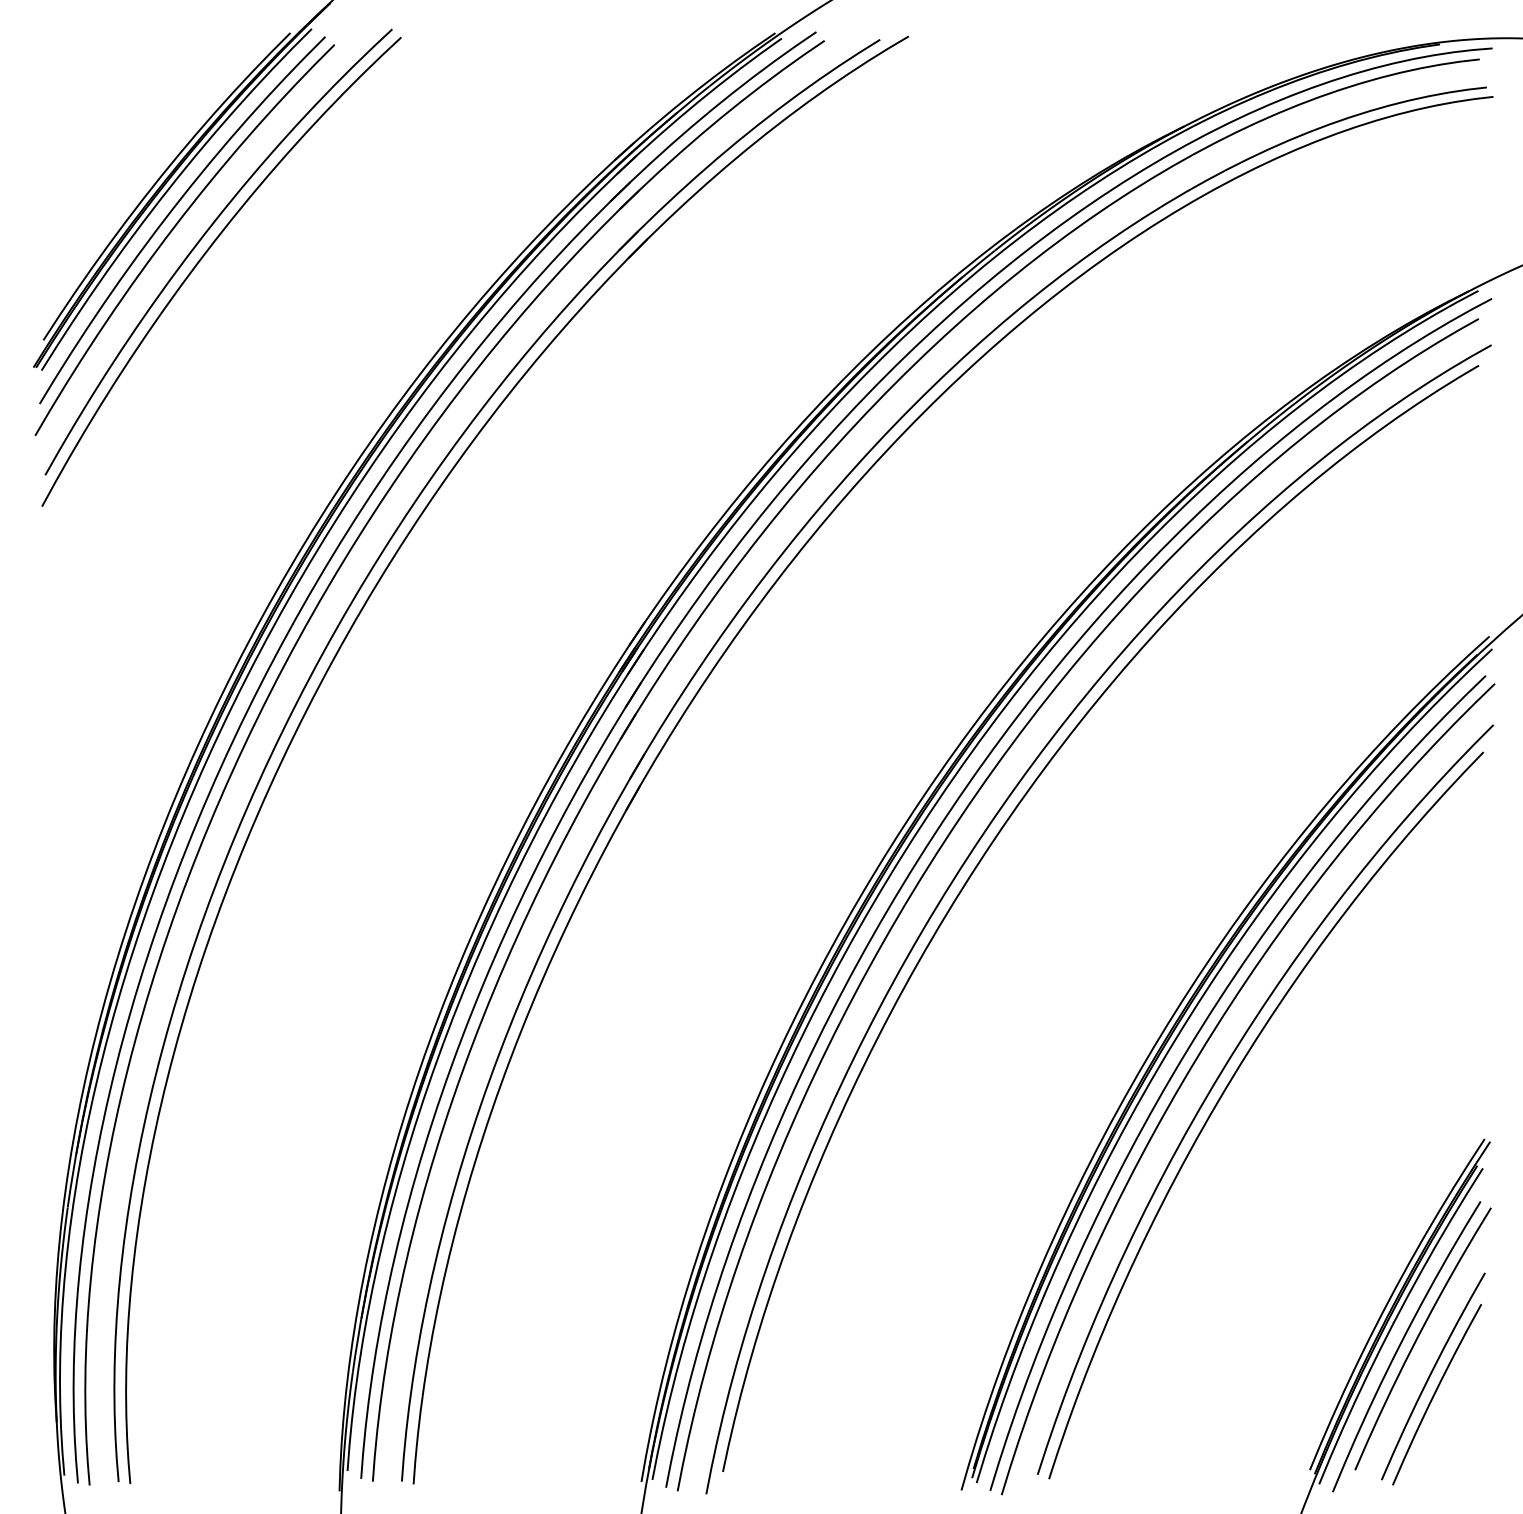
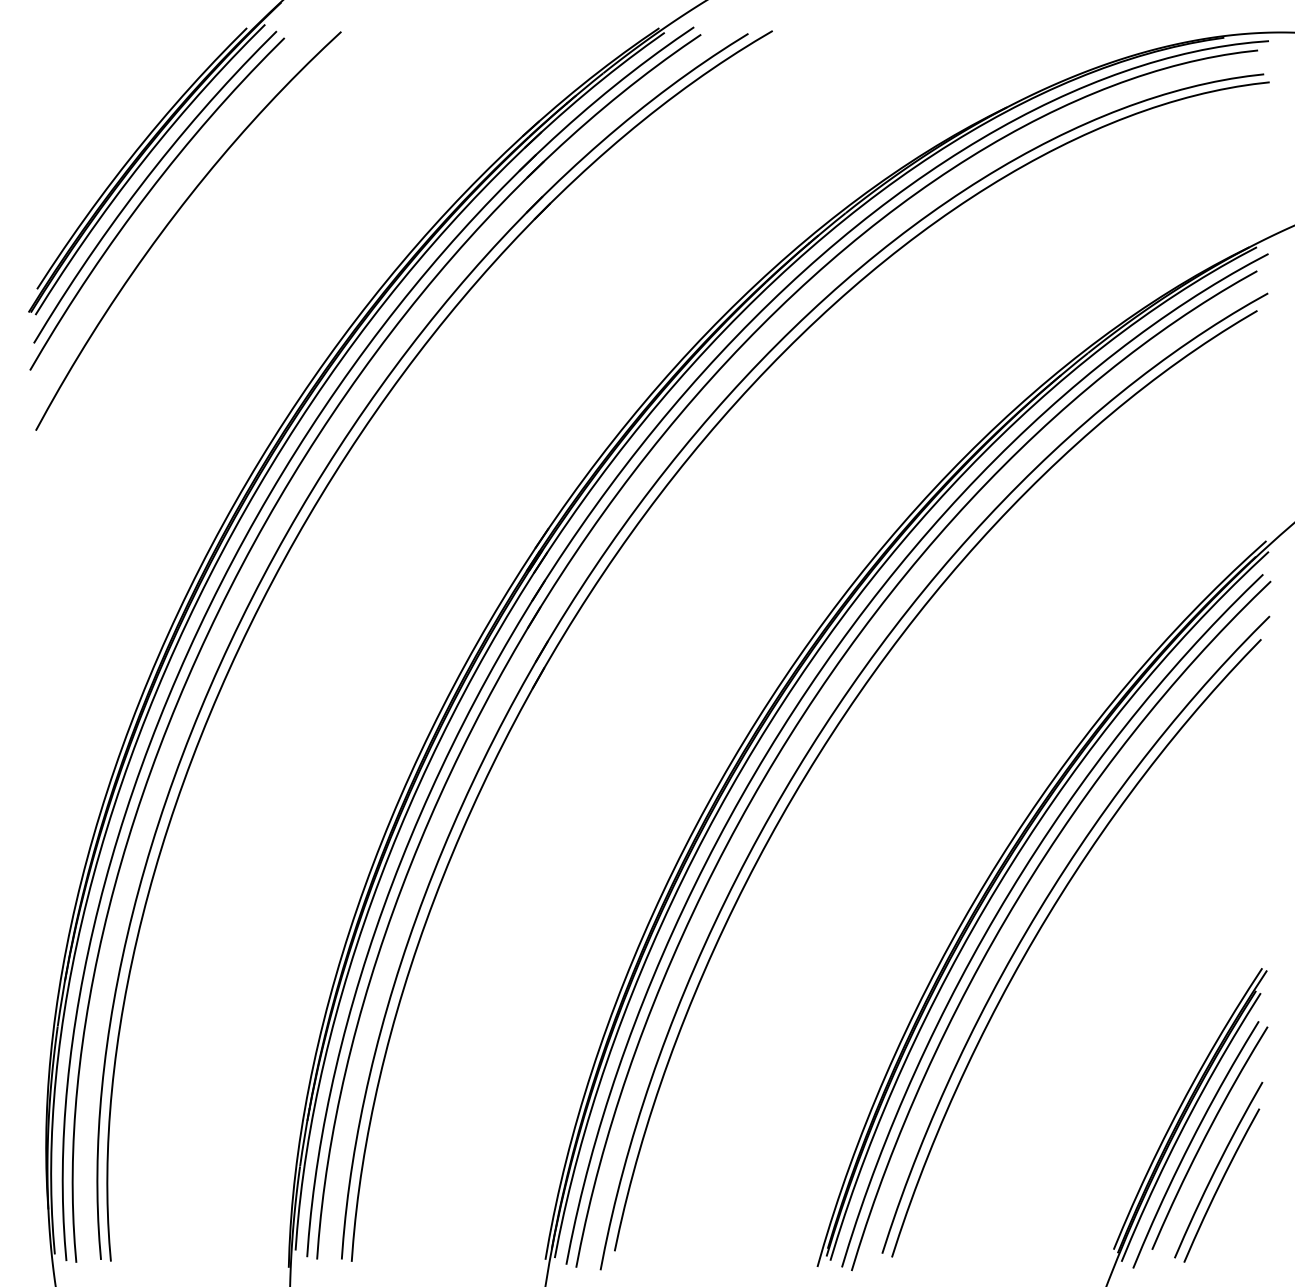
curve: (204, 236) -> (173, 201), removed

